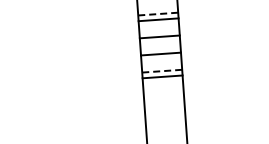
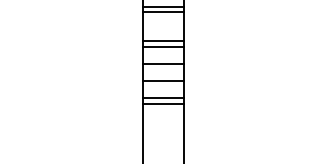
line: (158, 14) -> (163, 41), dashed -> solid
line: (162, 71) -> (163, 98), dashed -> solid

